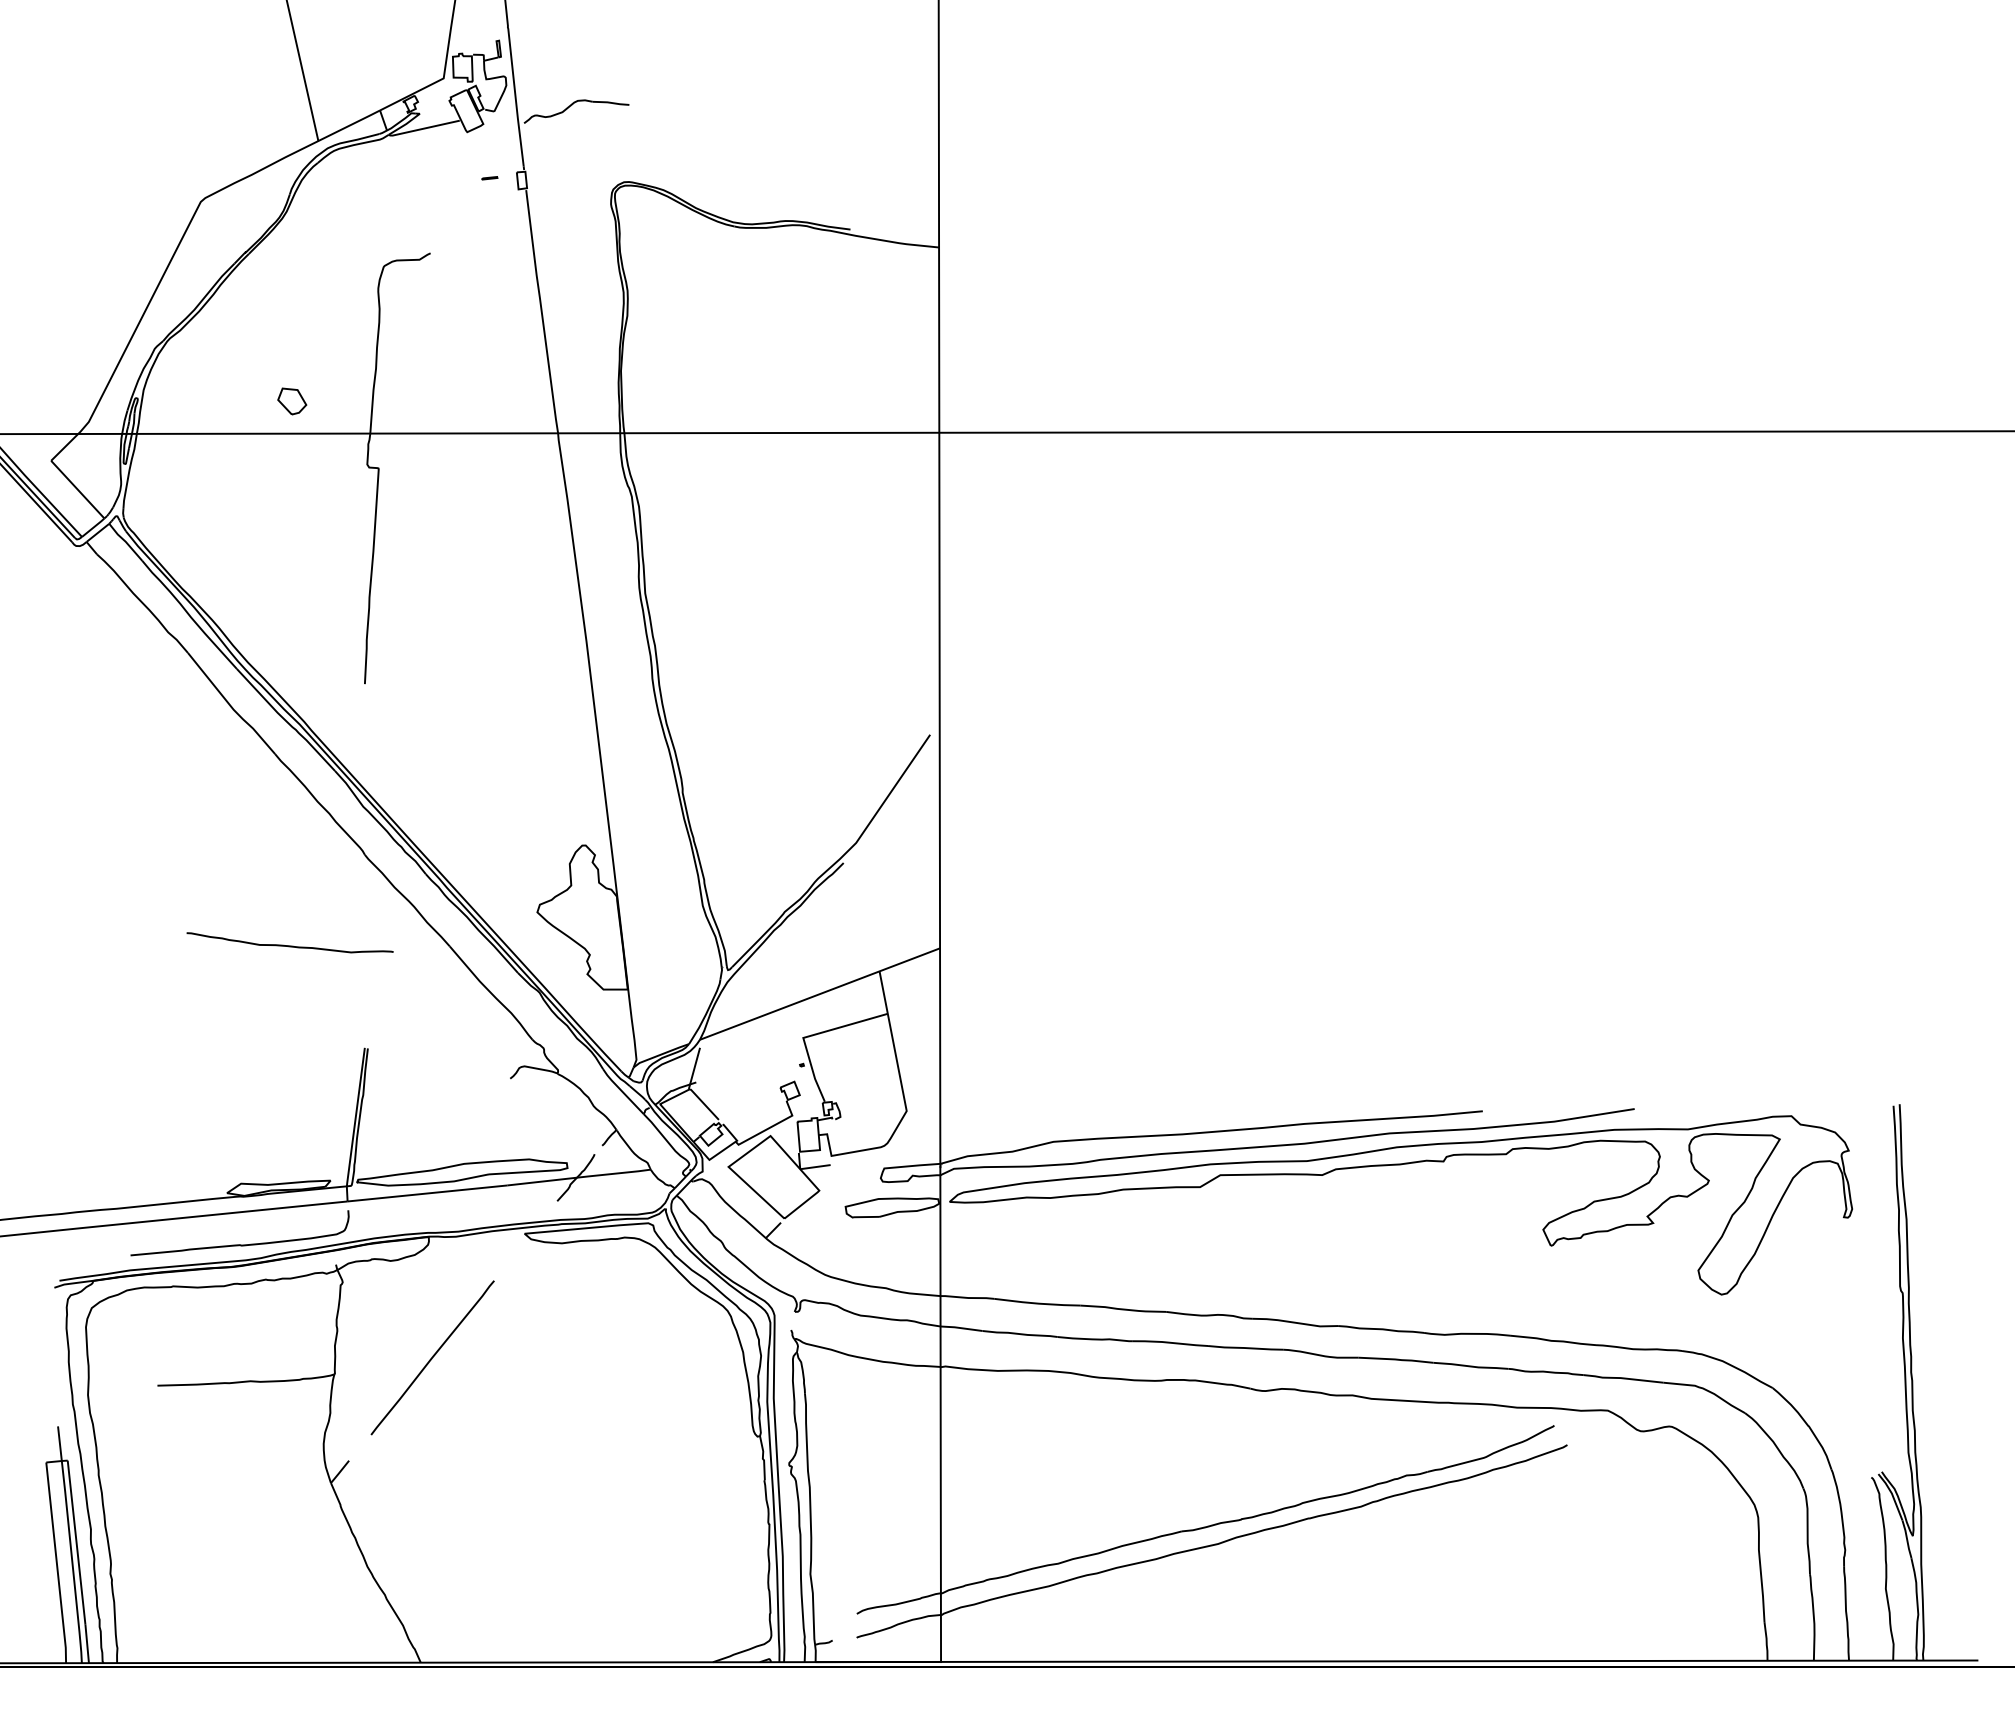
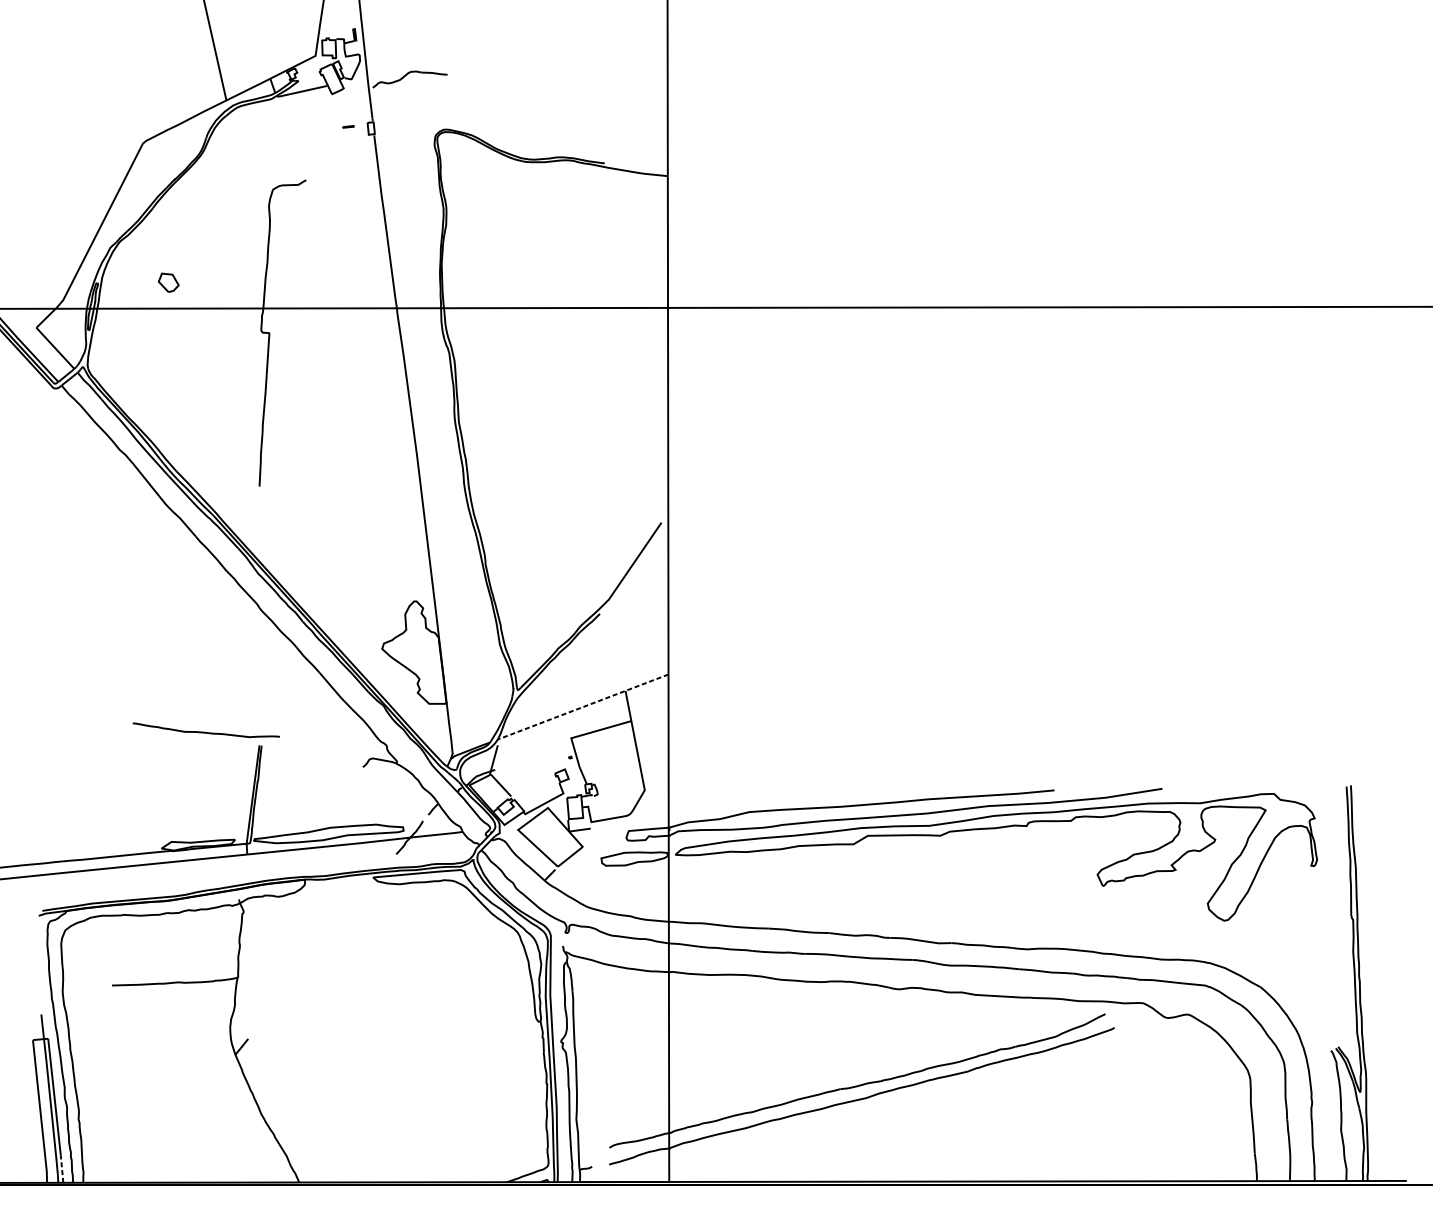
part: (292, 401) -> (168, 282), moved
curve: (289, 945) -> (205, 732), moved
line: (819, 994) -> (582, 707), solid -> dashed
curve: (239, 1244) -> (170, 885), removed
line: (432, 1357) -> (307, 965), removed
line: (87, 1643) -> (62, 1168), solid -> dashed

